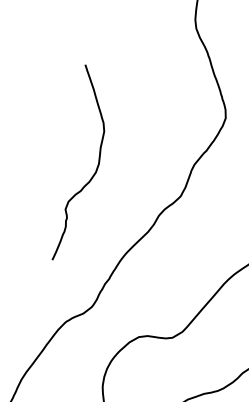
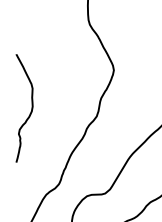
curve: (93, 172) -> (30, 111), moved

